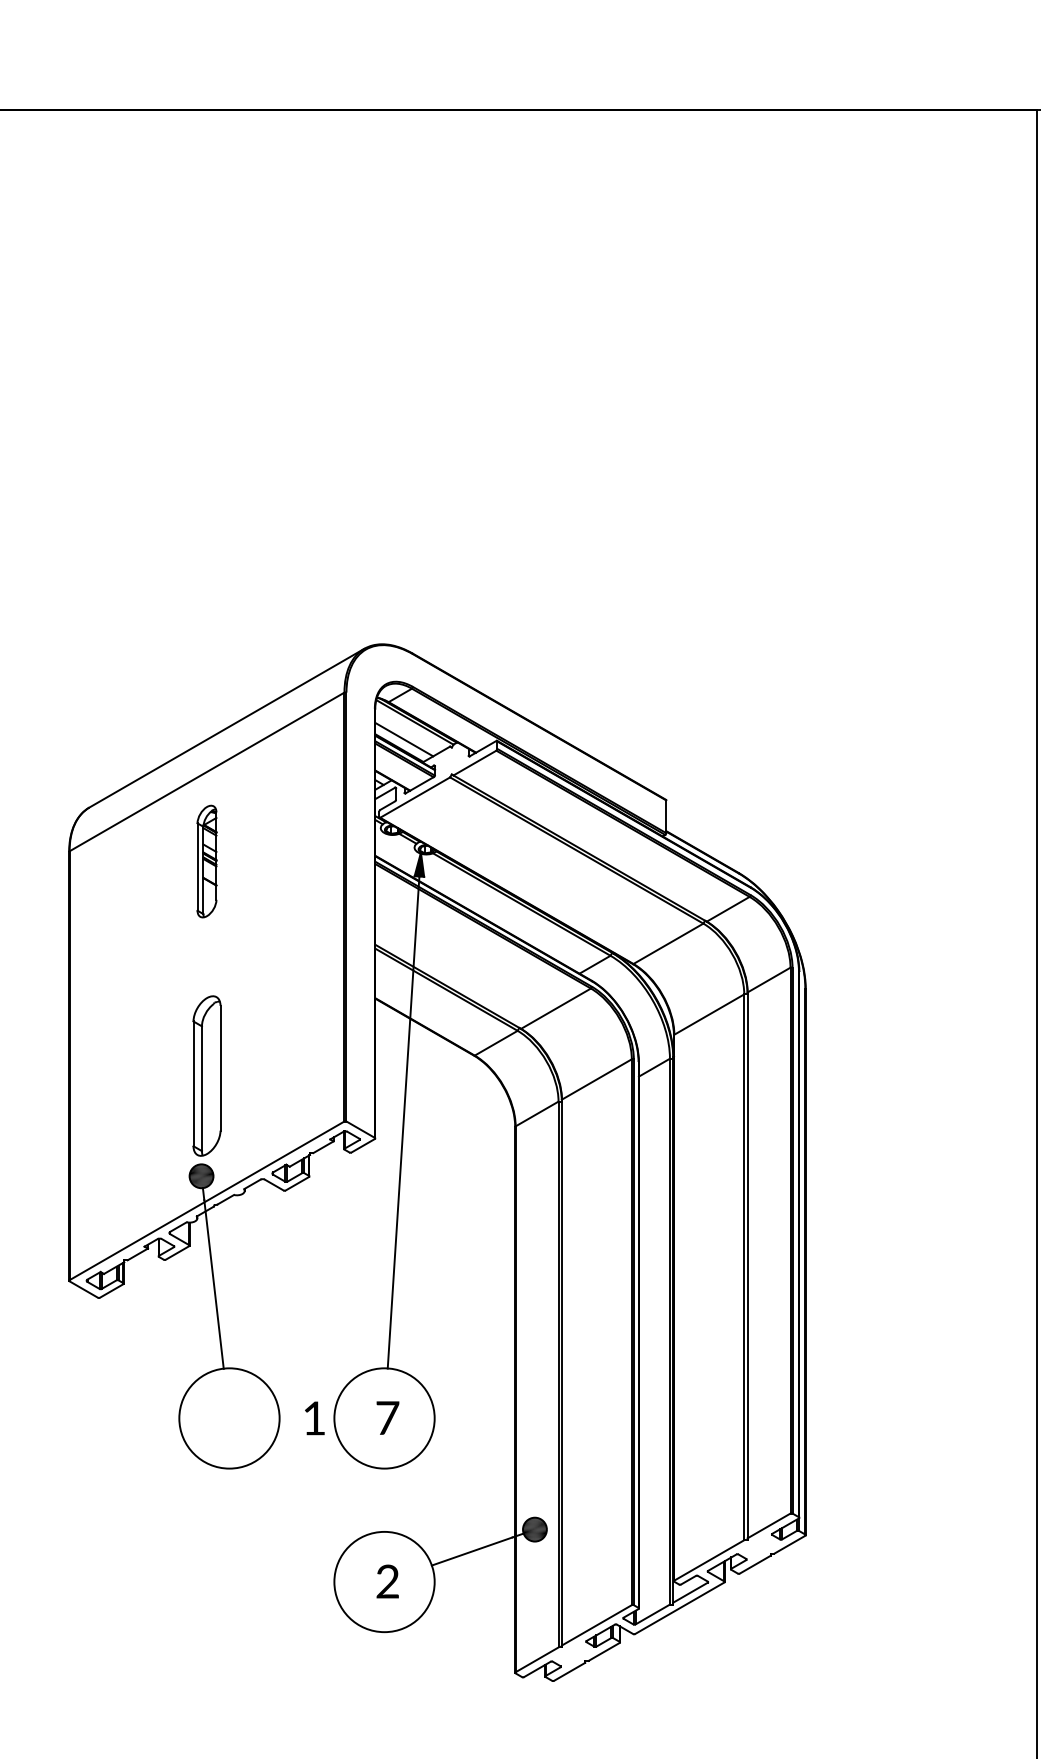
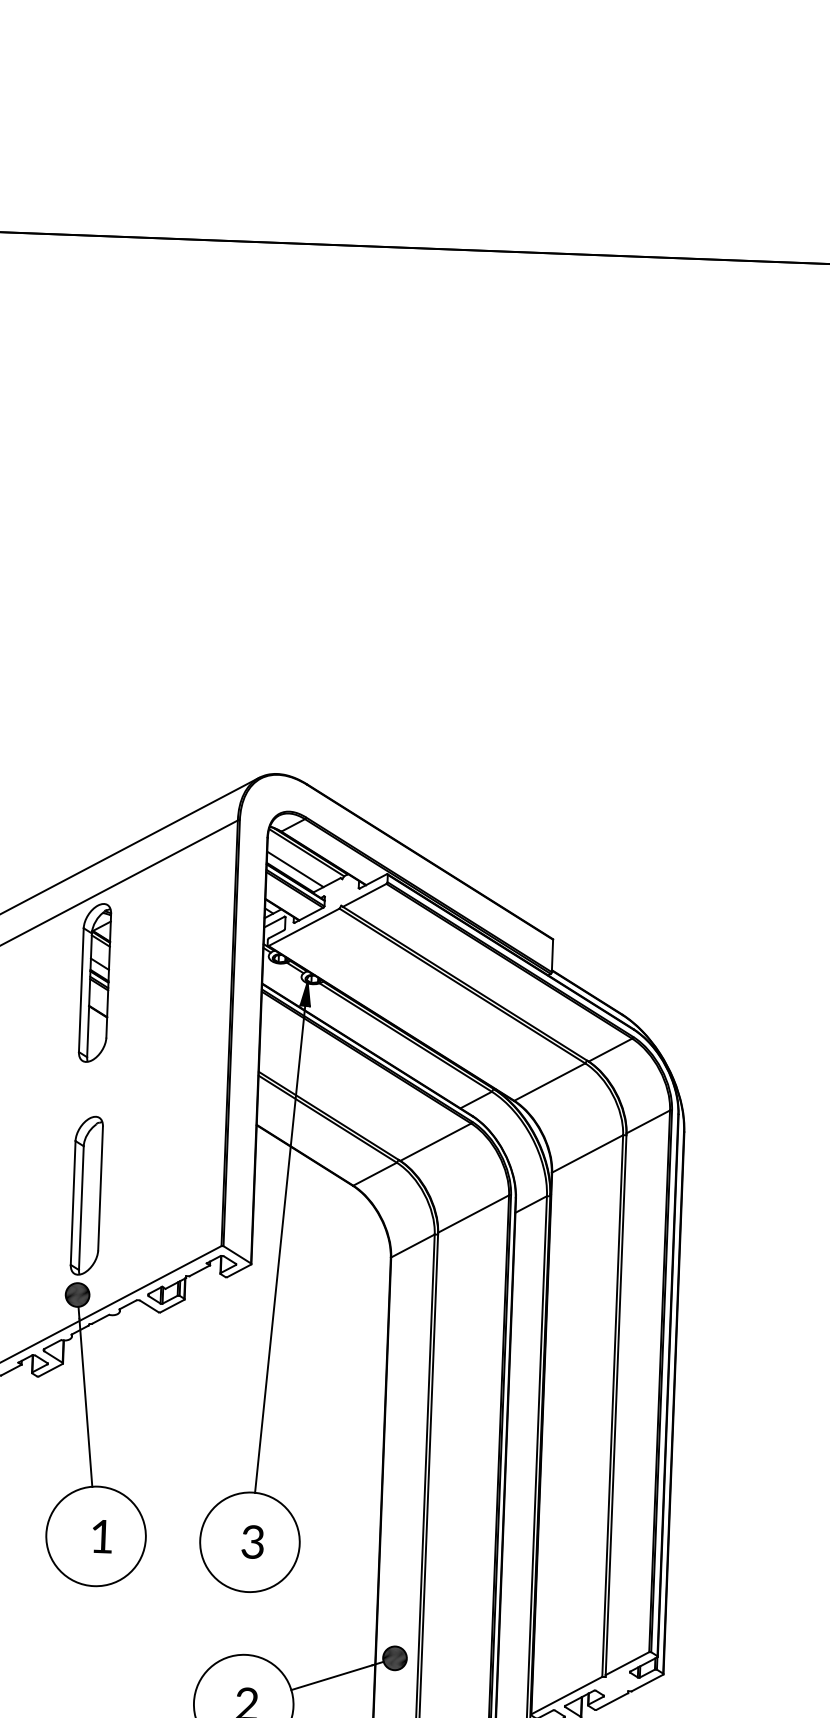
part: (206, 861) -> (94, 982), size x1.43
text: (314, 1418) -> (102, 1536), moved
text: (387, 1418) -> (252, 1542), 7 -> 3

